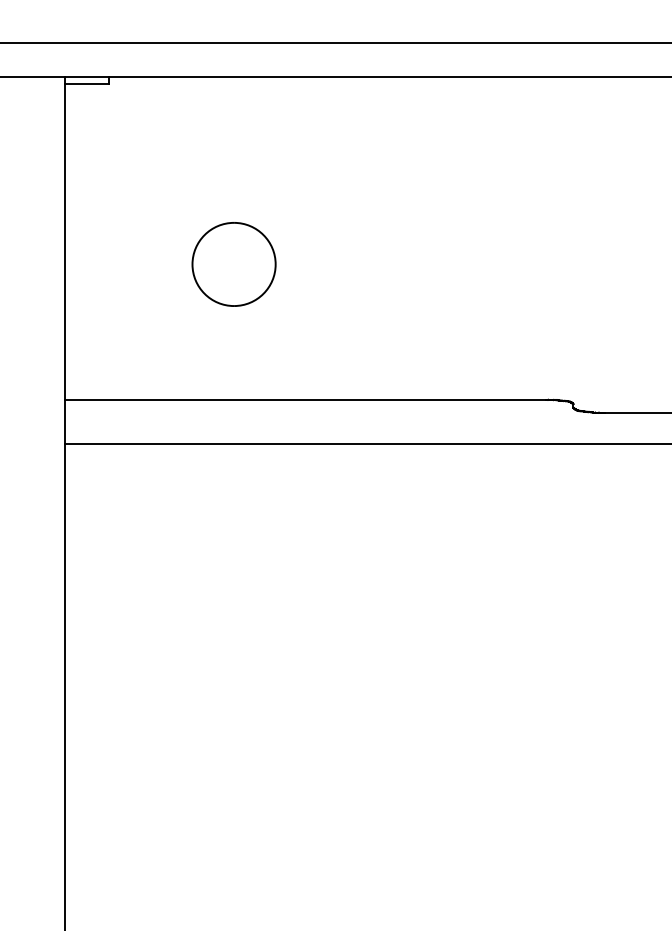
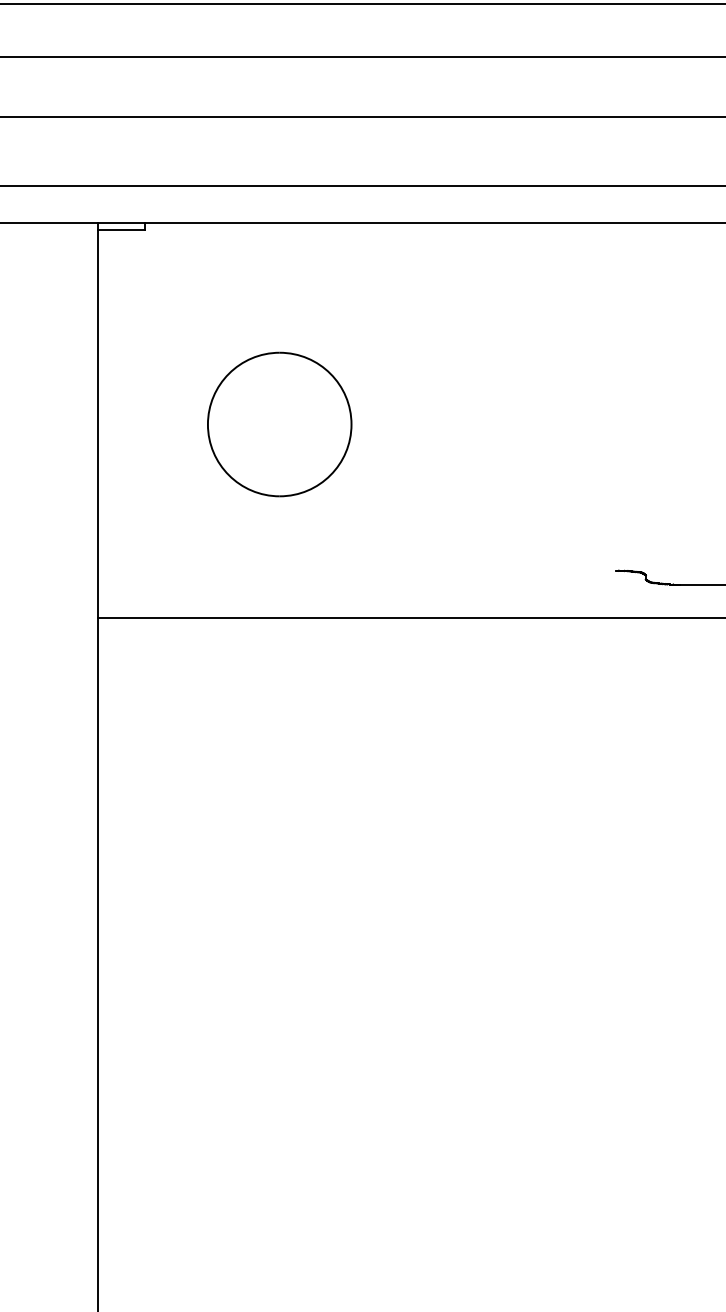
part: (233, 264) -> (279, 424), size x1.6
line: (305, 399) -> (356, 570), removed

